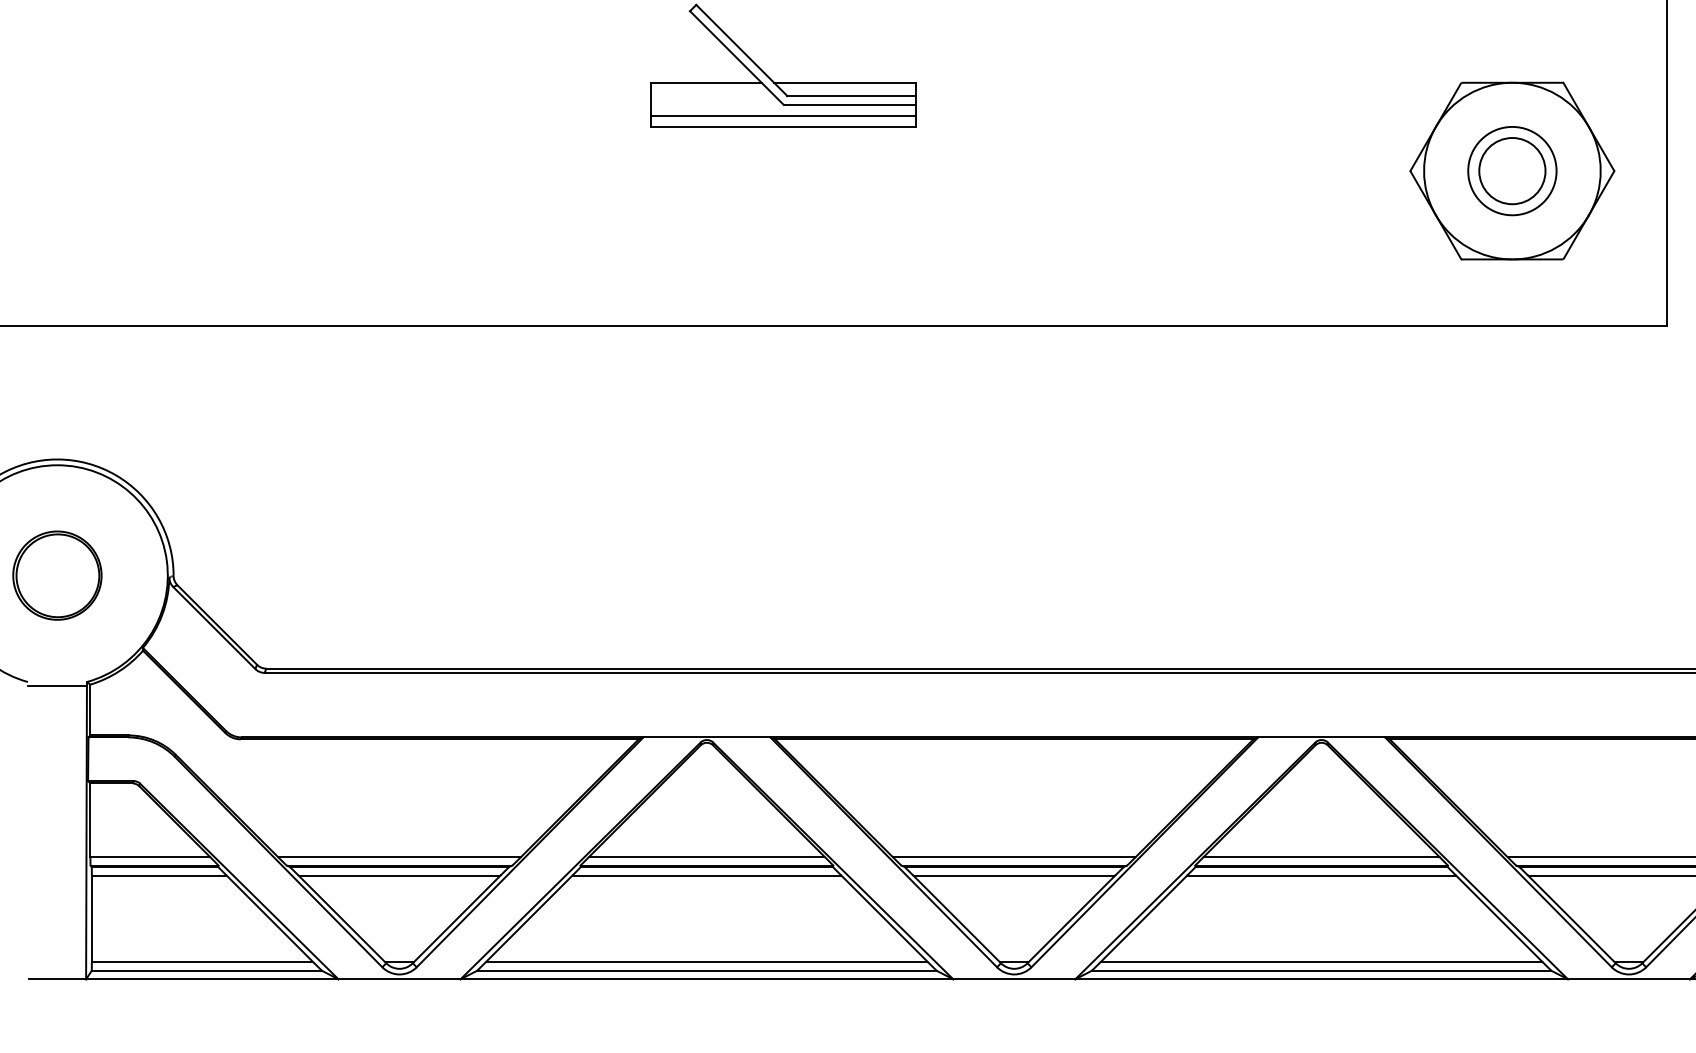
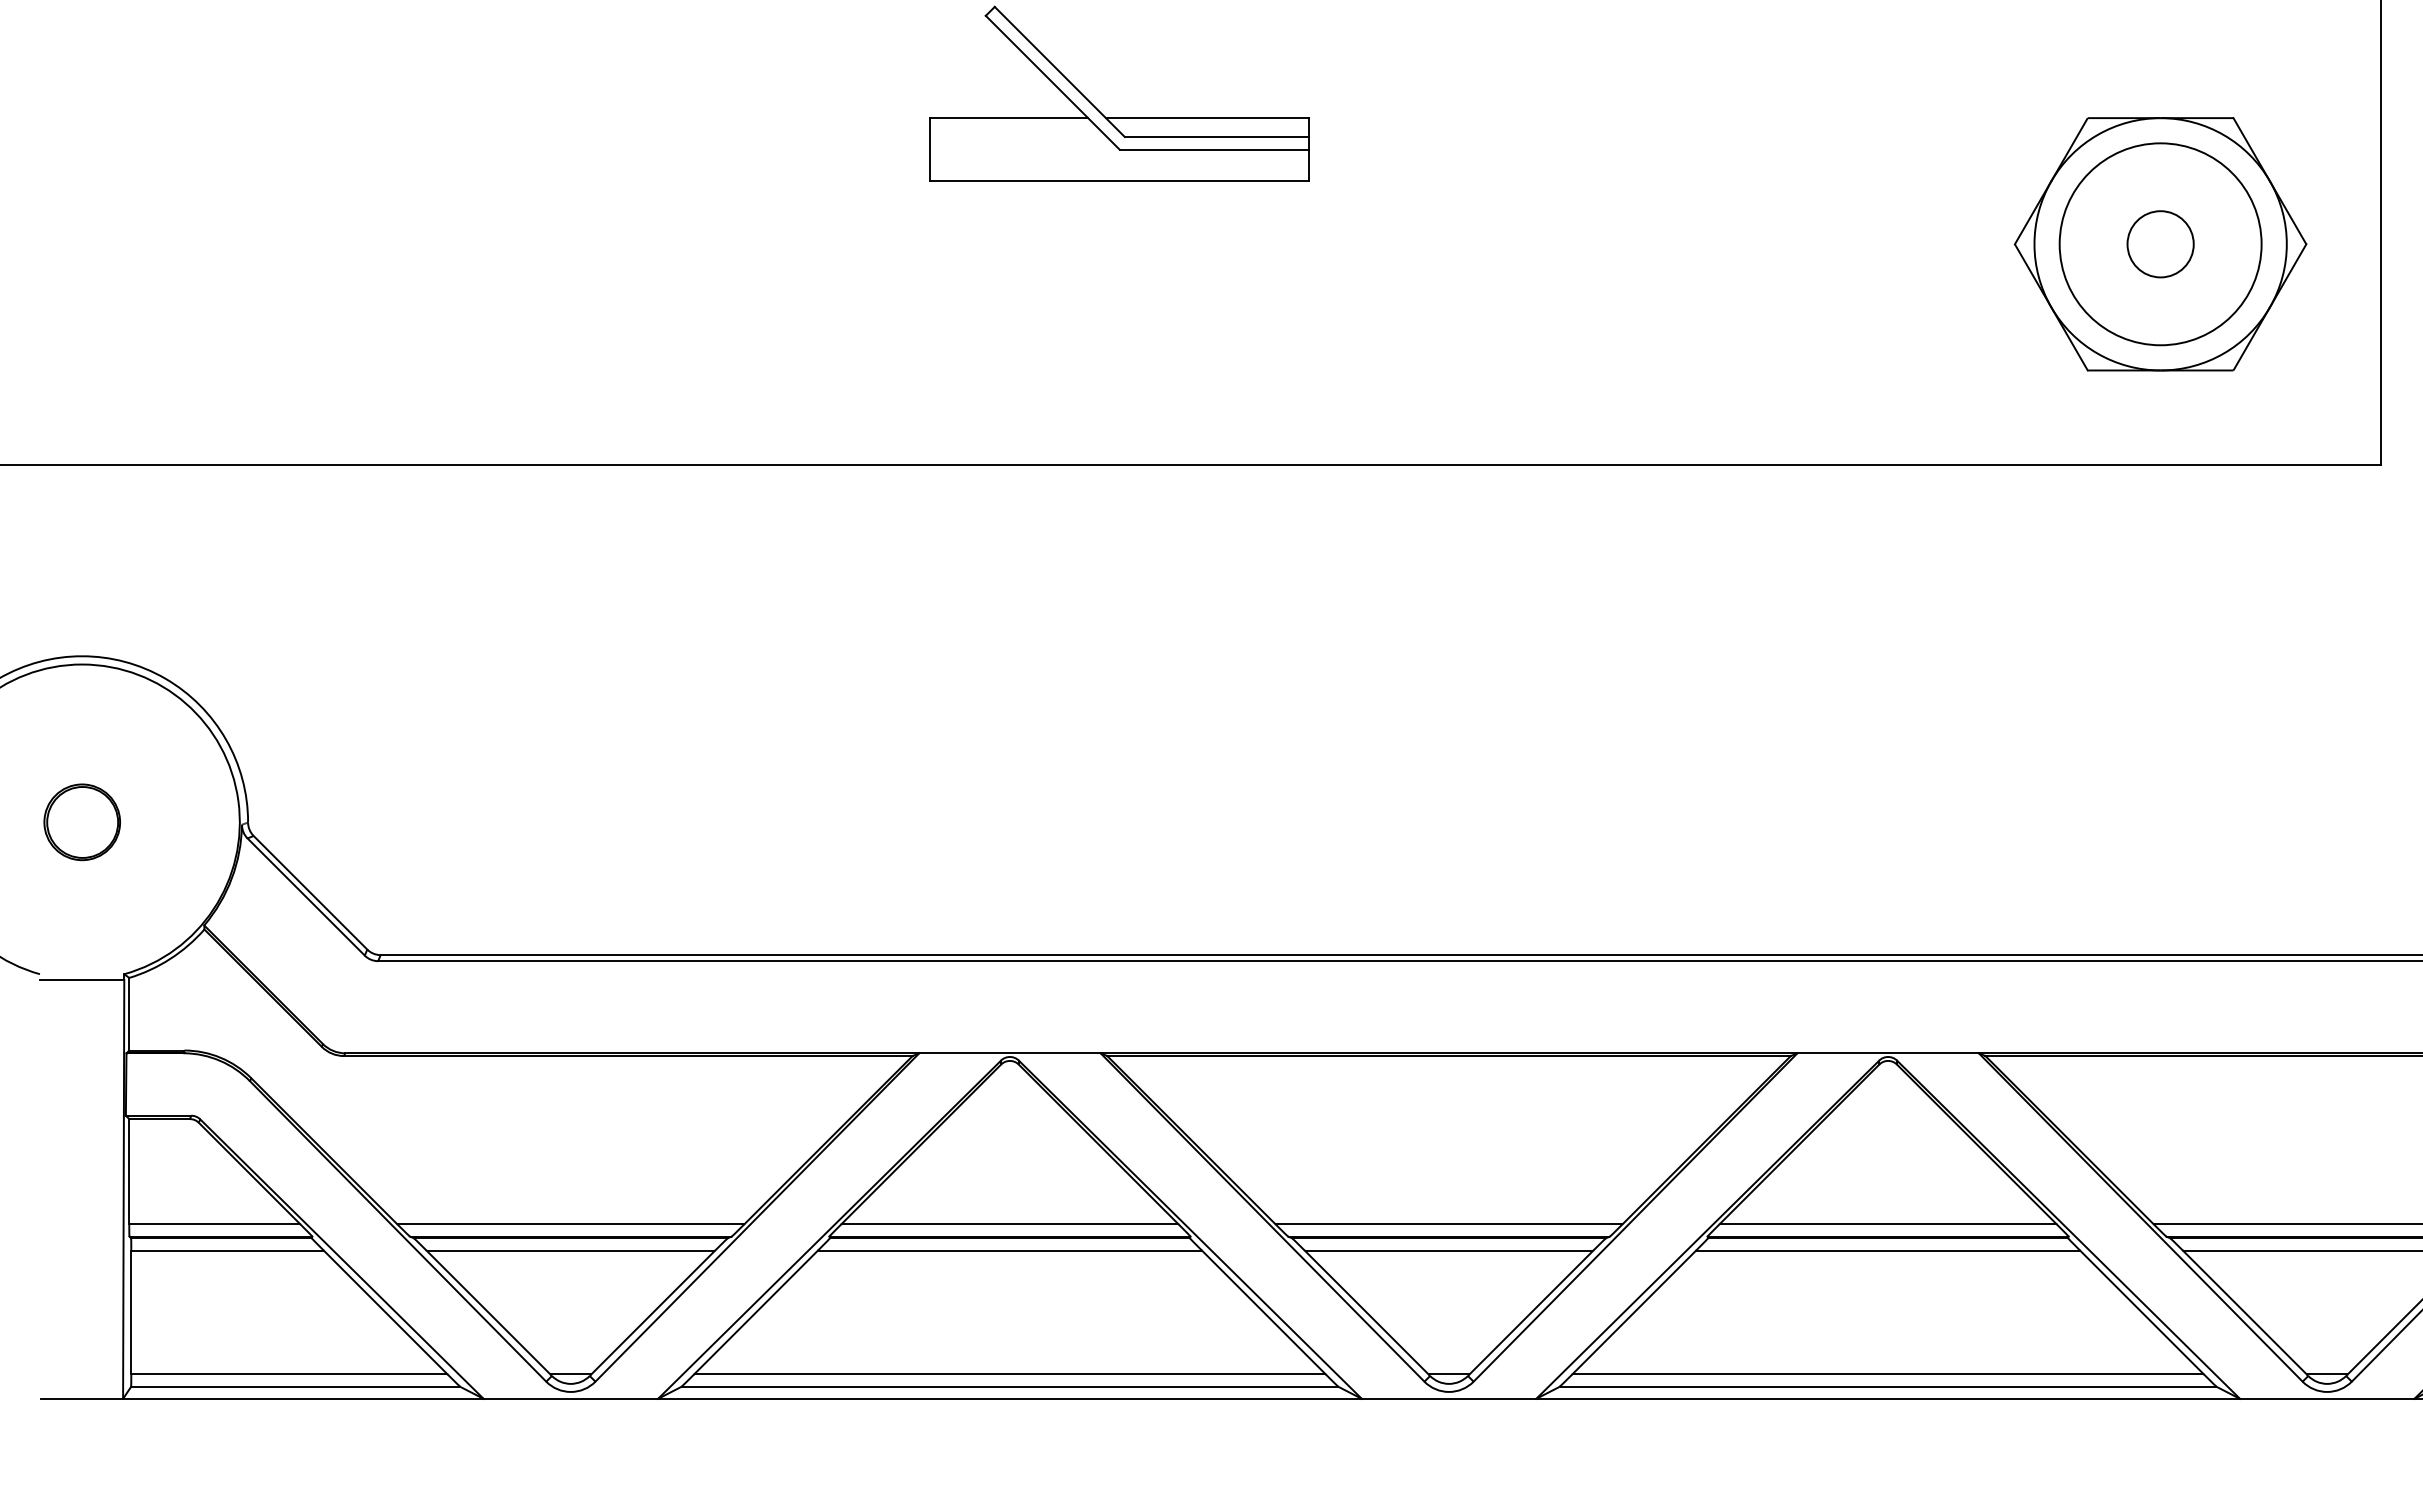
line: (783, 115) -> (1119, 165), removed
circle: (1512, 171) -> (2160, 244), size x0.7
circle: (1512, 171) -> (2160, 244), size x1.6
part: (57, 575) -> (82, 822), size x0.6

